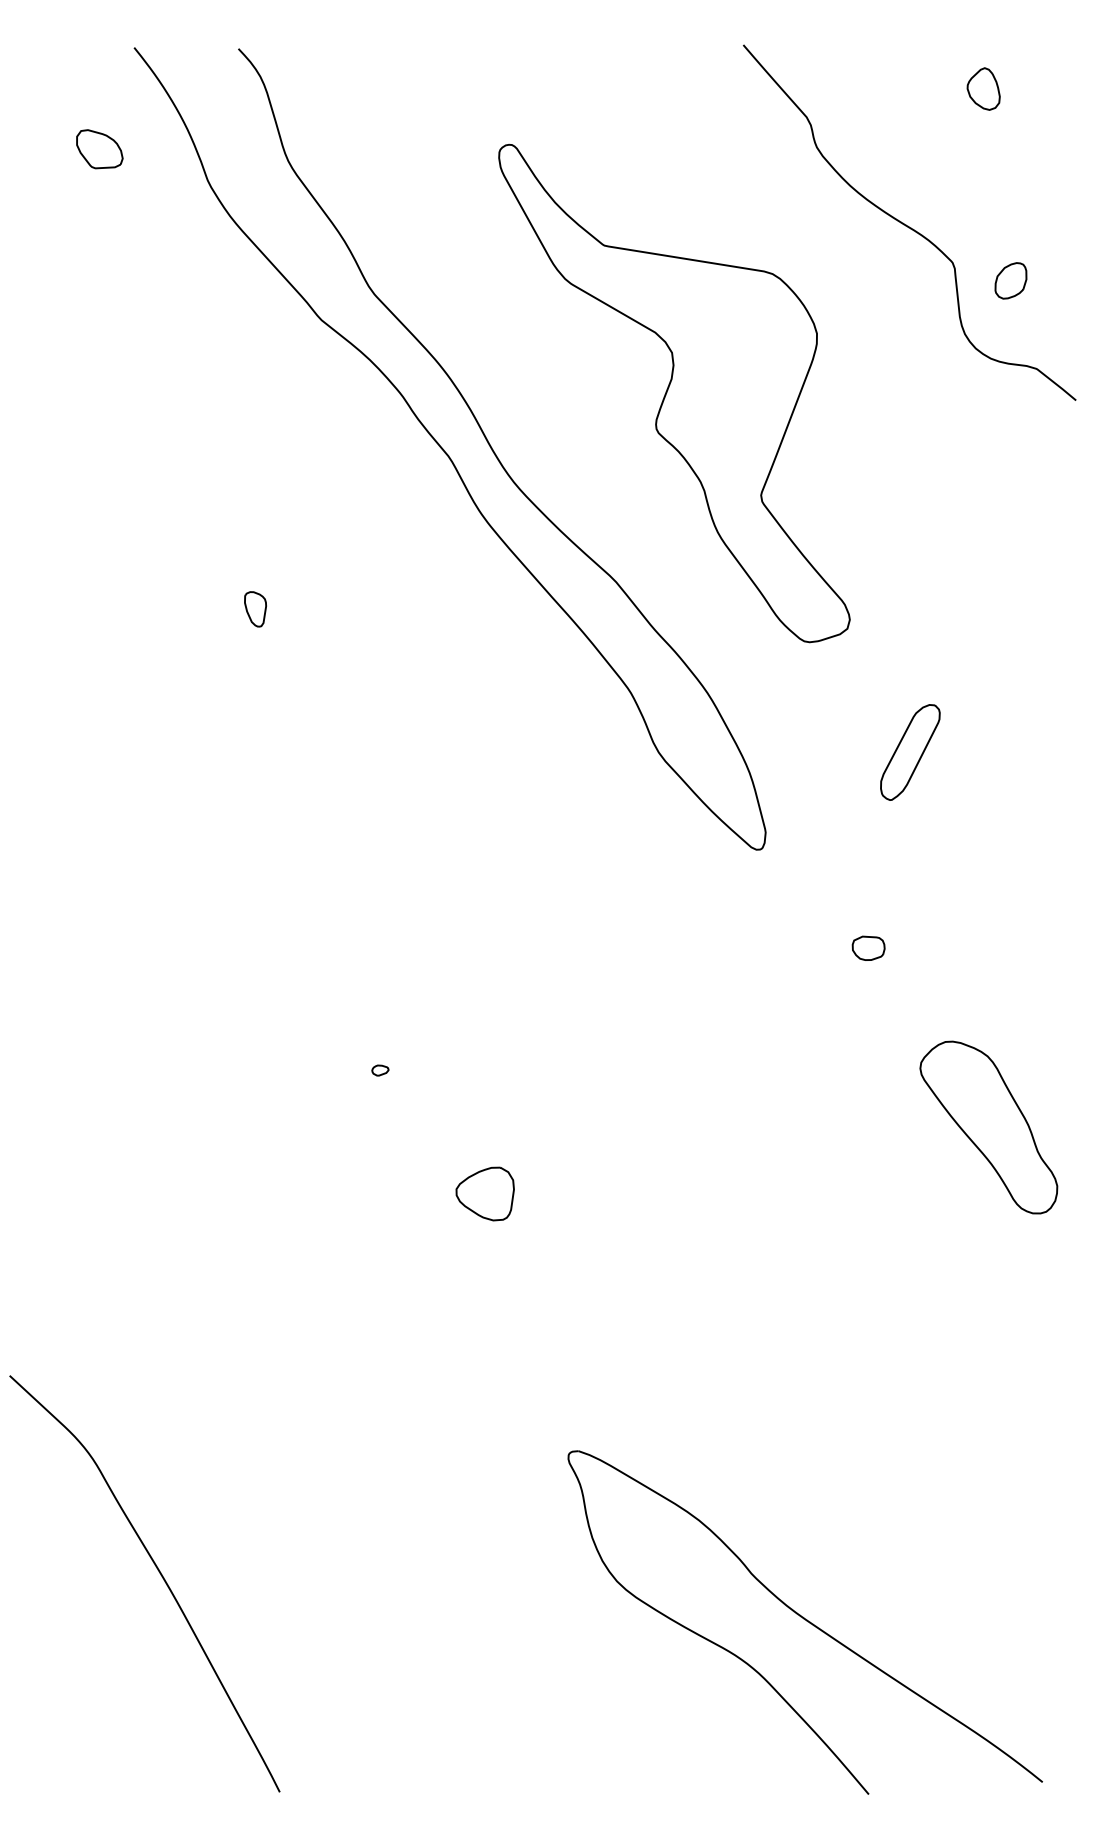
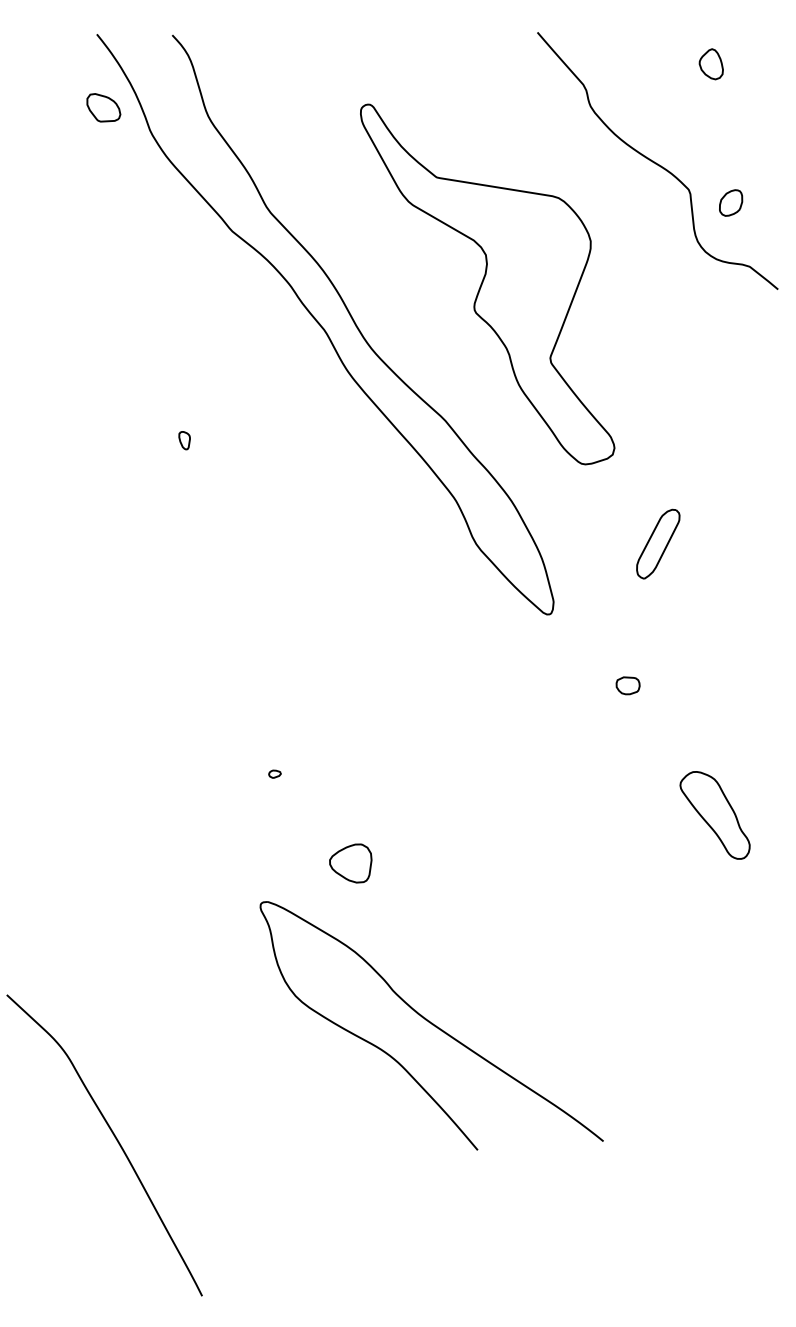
part: (99, 149) -> (103, 108), moved
part: (255, 609) -> (184, 440), size x0.7
part: (988, 1127) -> (714, 815), size x0.7
part: (804, 1622) -> (431, 1025), moved

